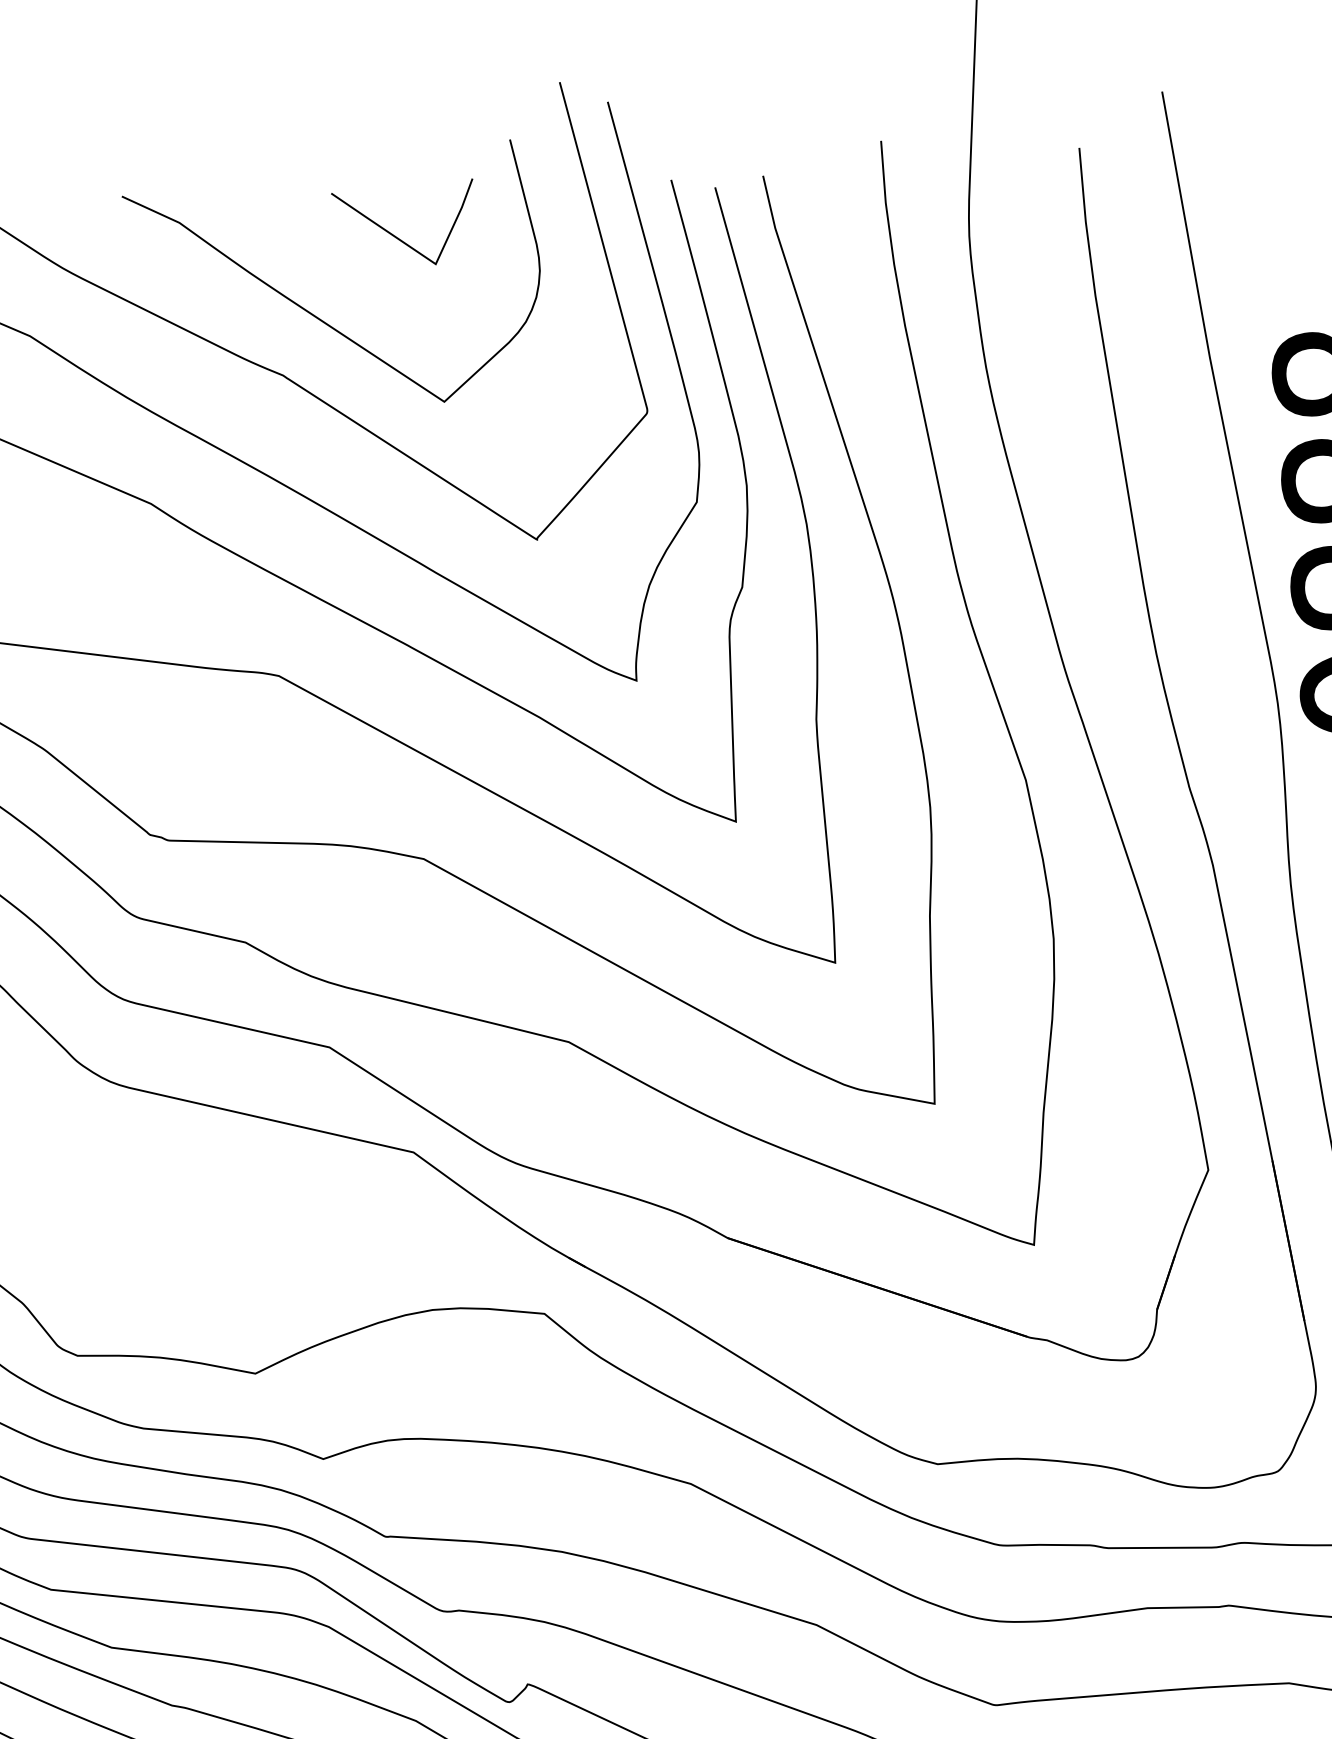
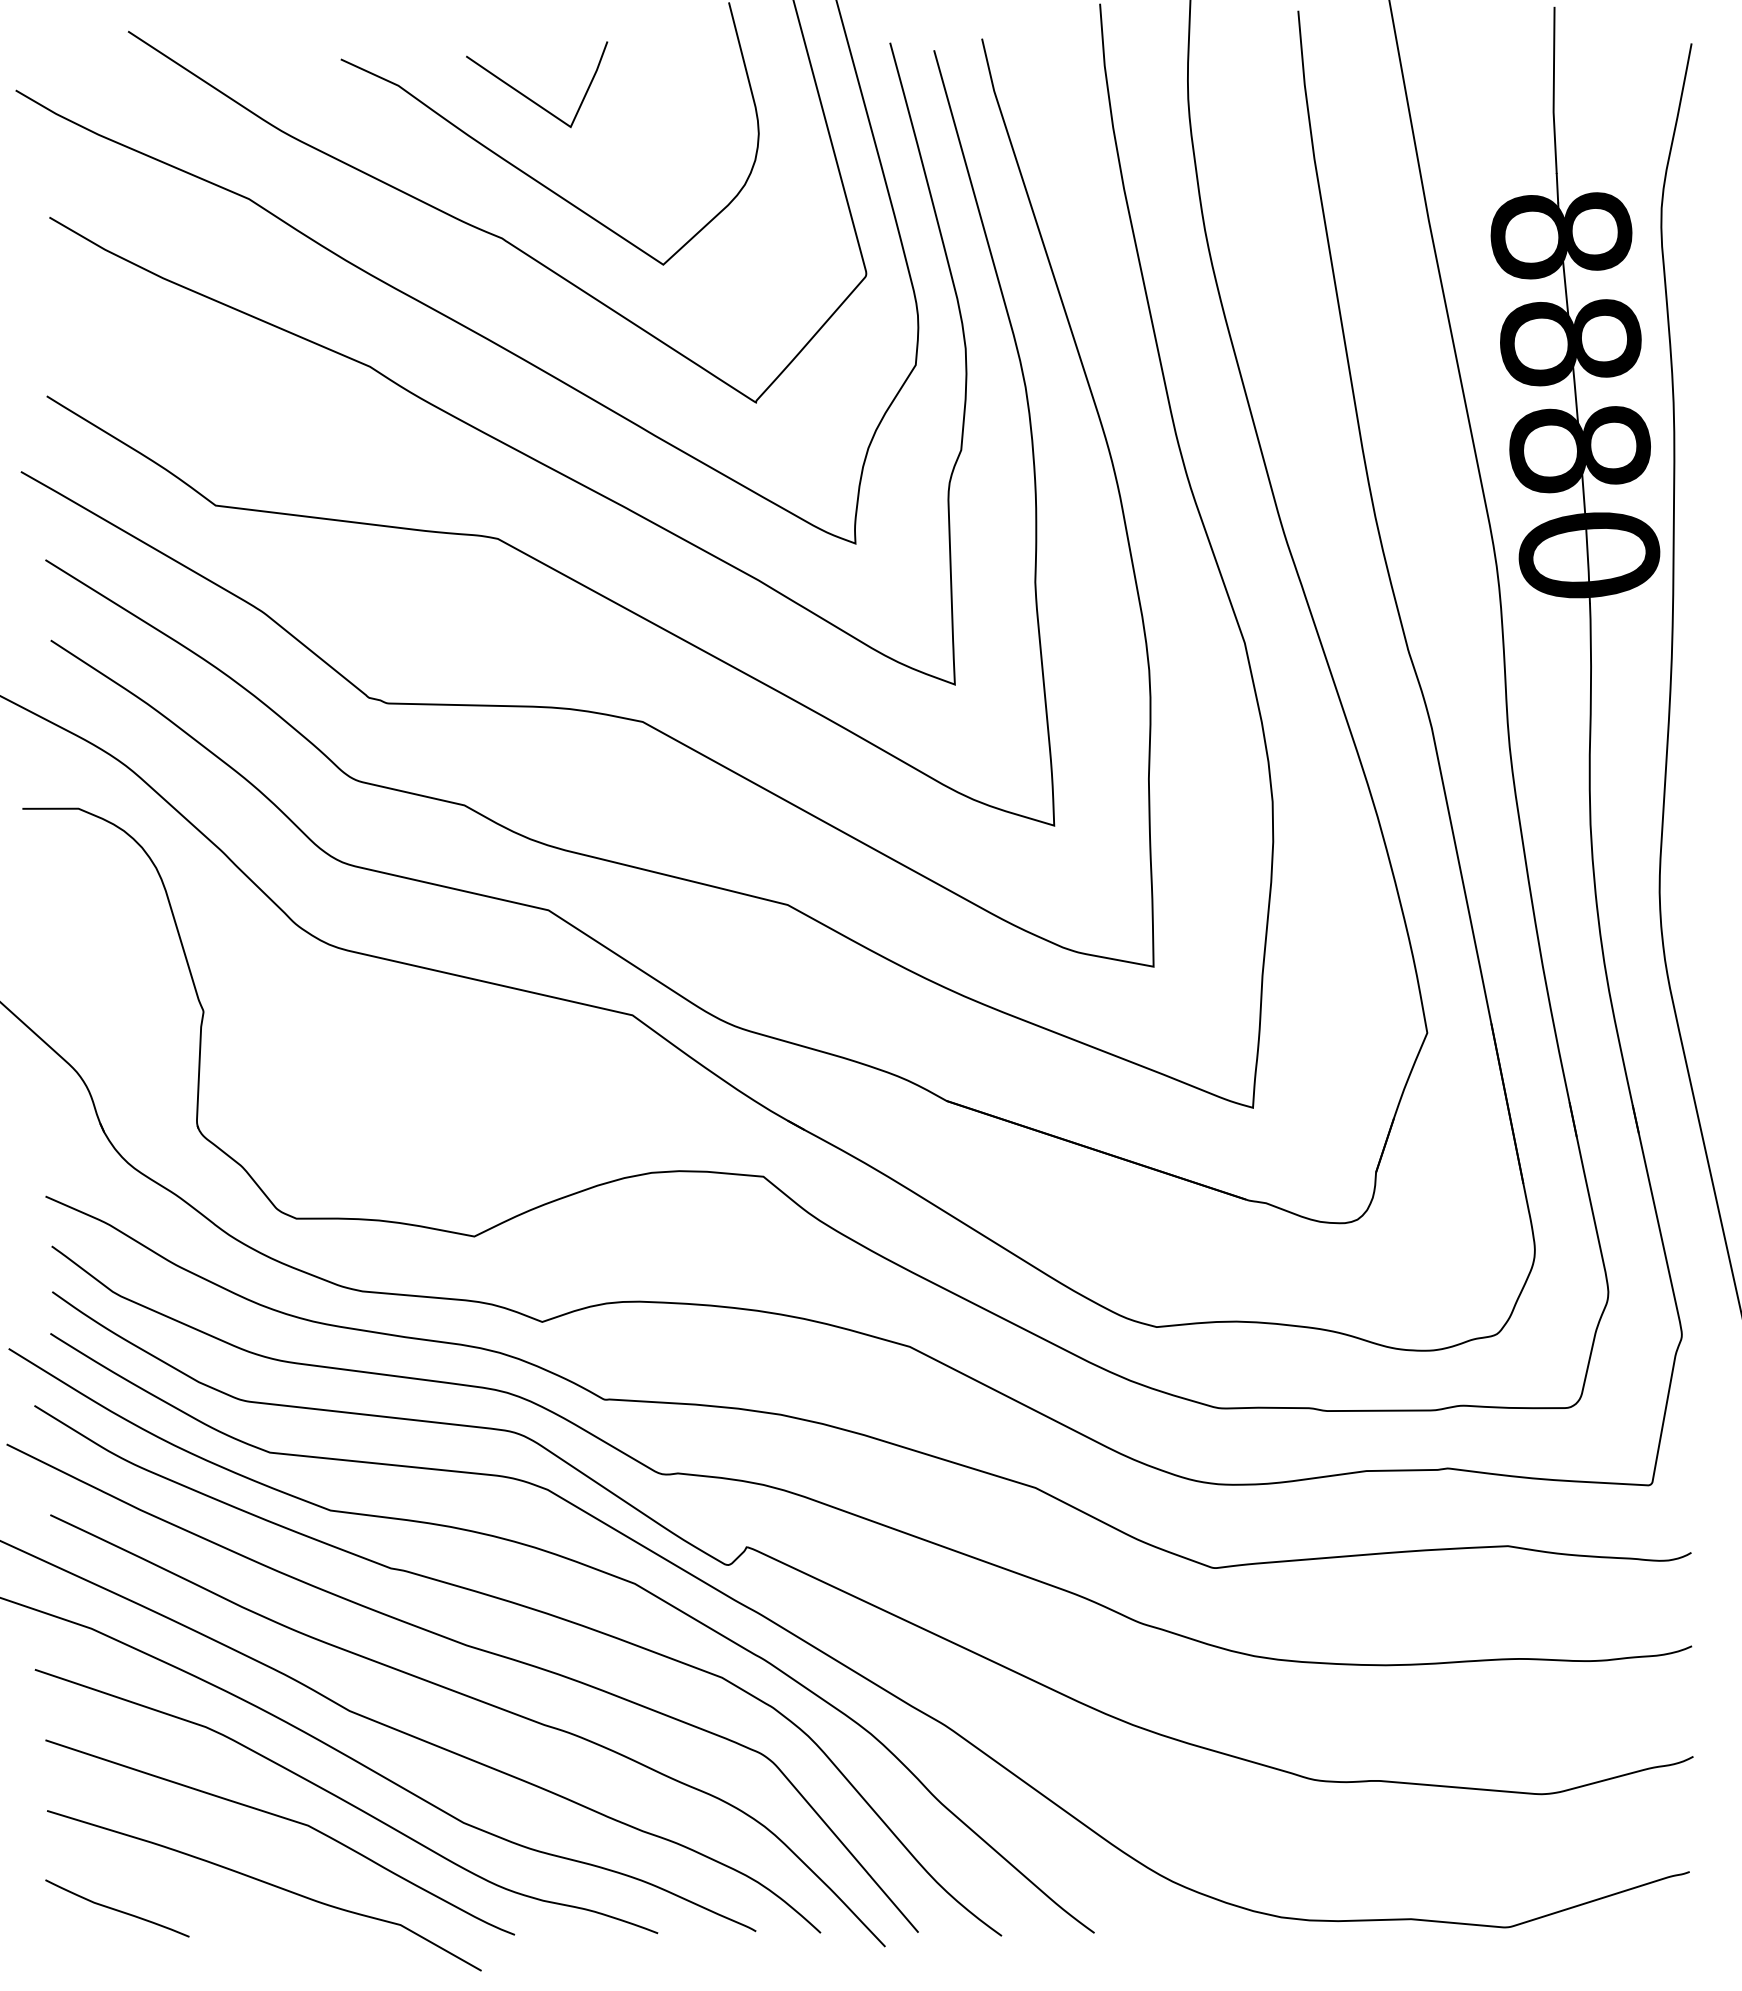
line: (392, 233) -> (527, 96), moved

